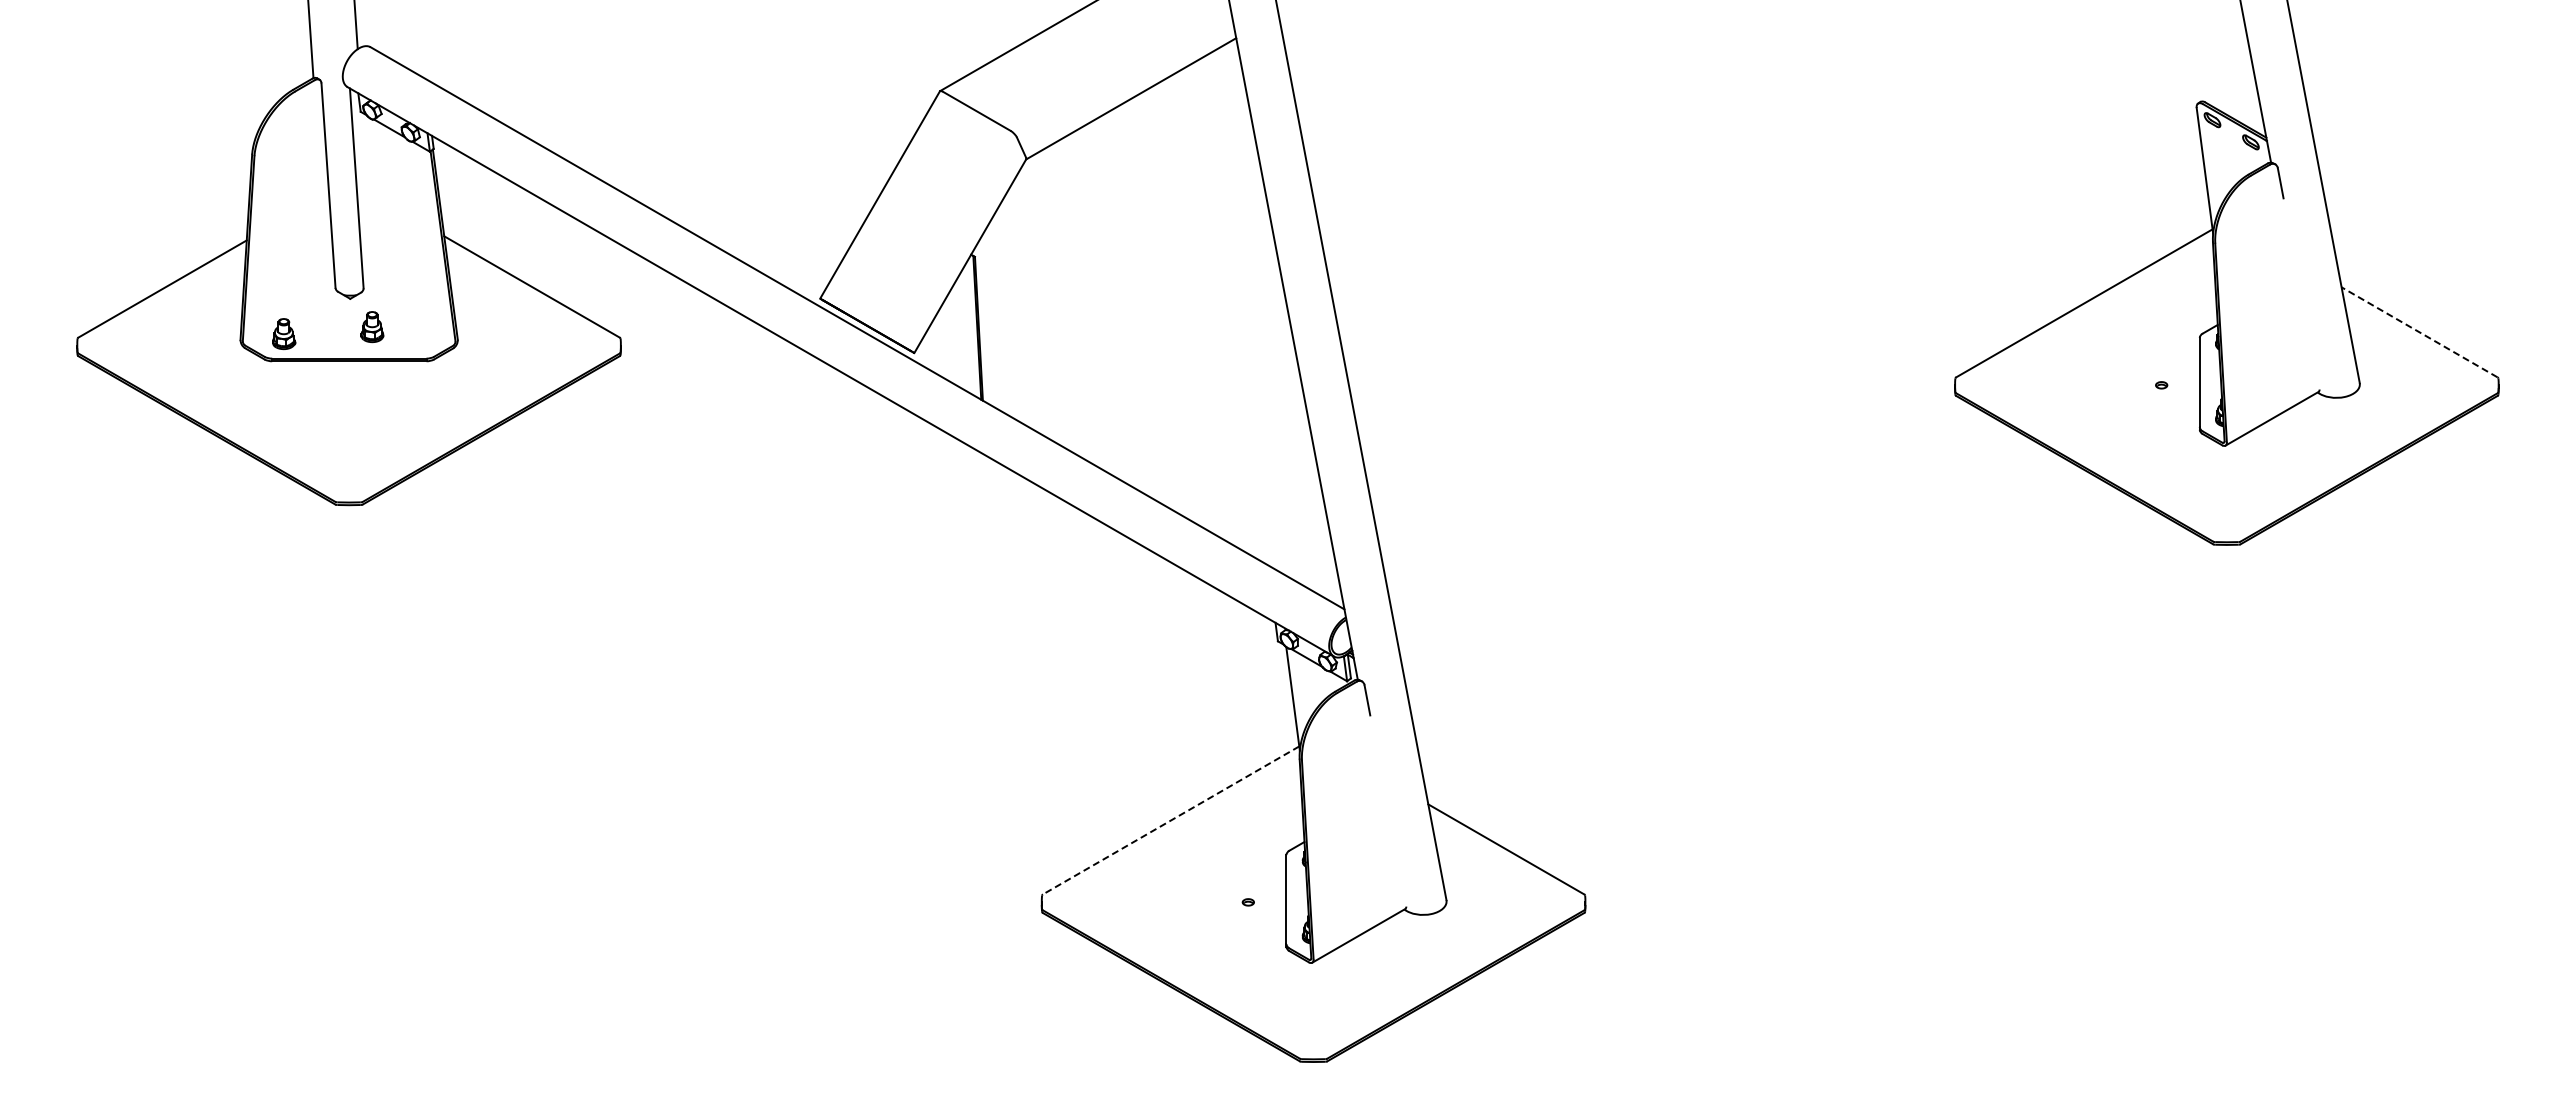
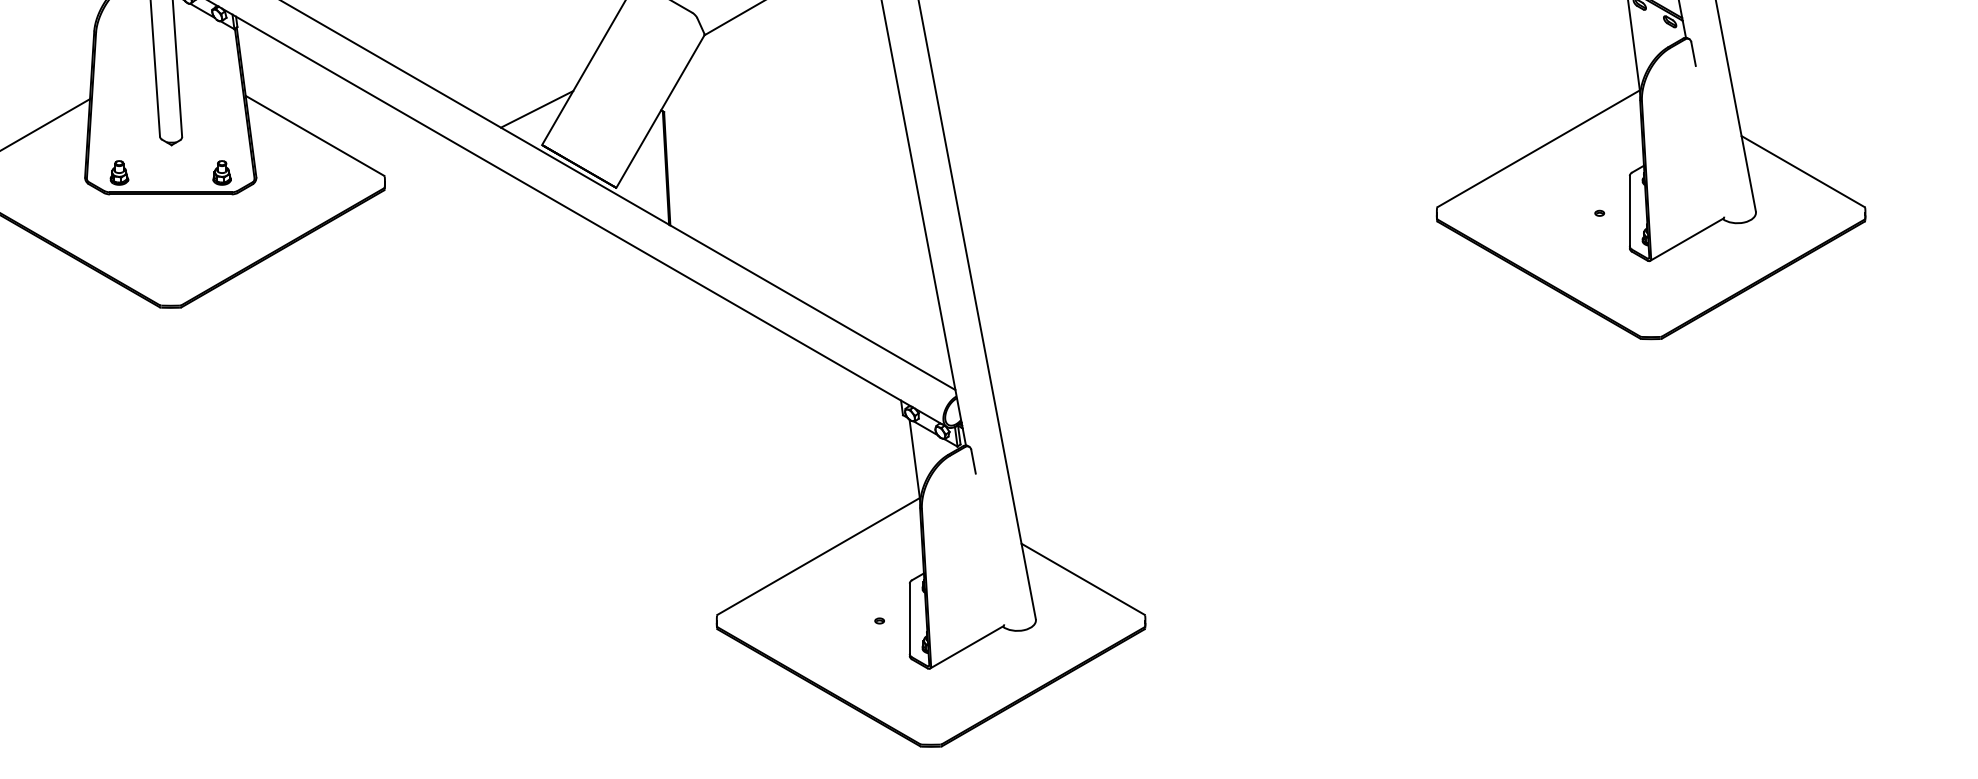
line: (813, 253) -> (536, 109), added
part: (372, 327) -> (222, 173), moved
line: (2419, 332) -> (1802, 171), dashed -> solid
line: (1171, 820) -> (819, 556), dashed -> solid

